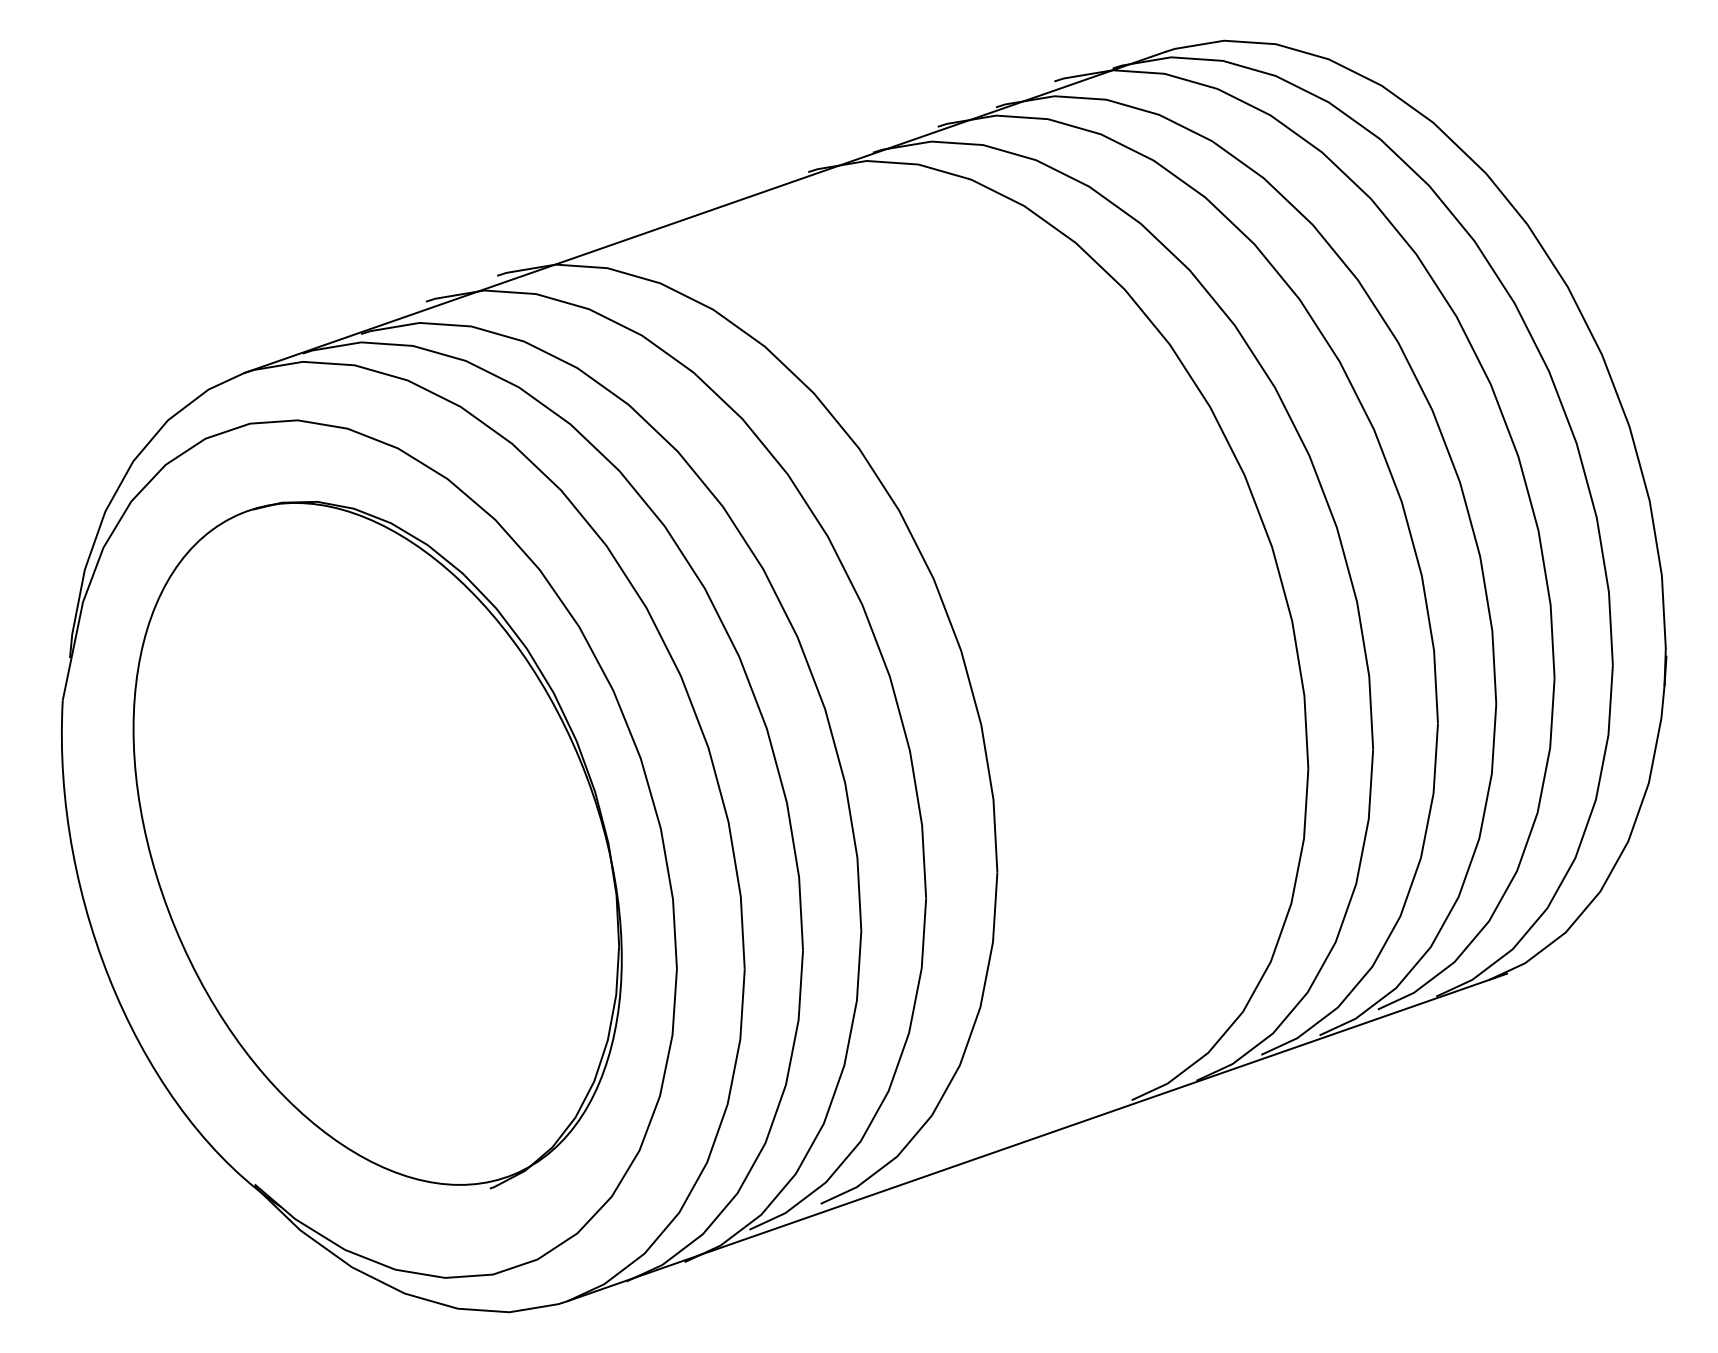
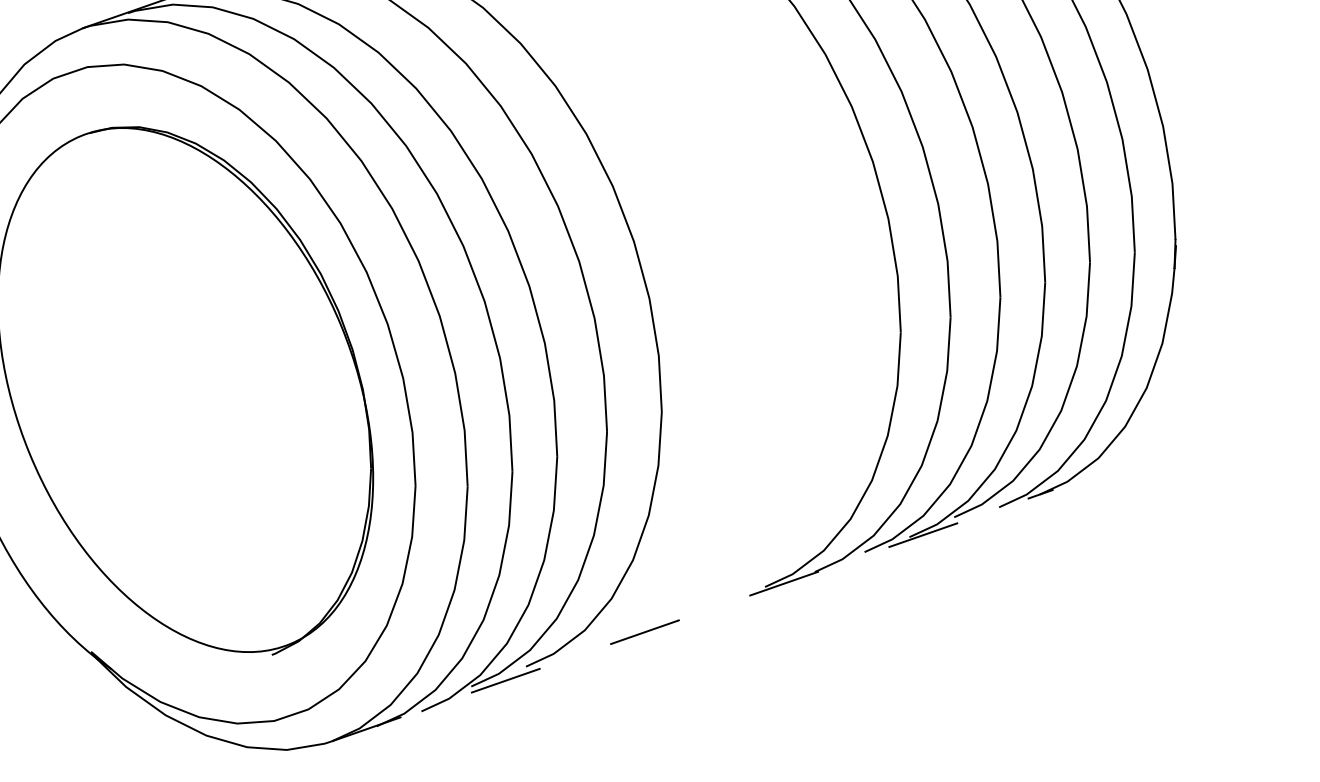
line: (1038, 1137) -> (693, 615), solid -> dashed

